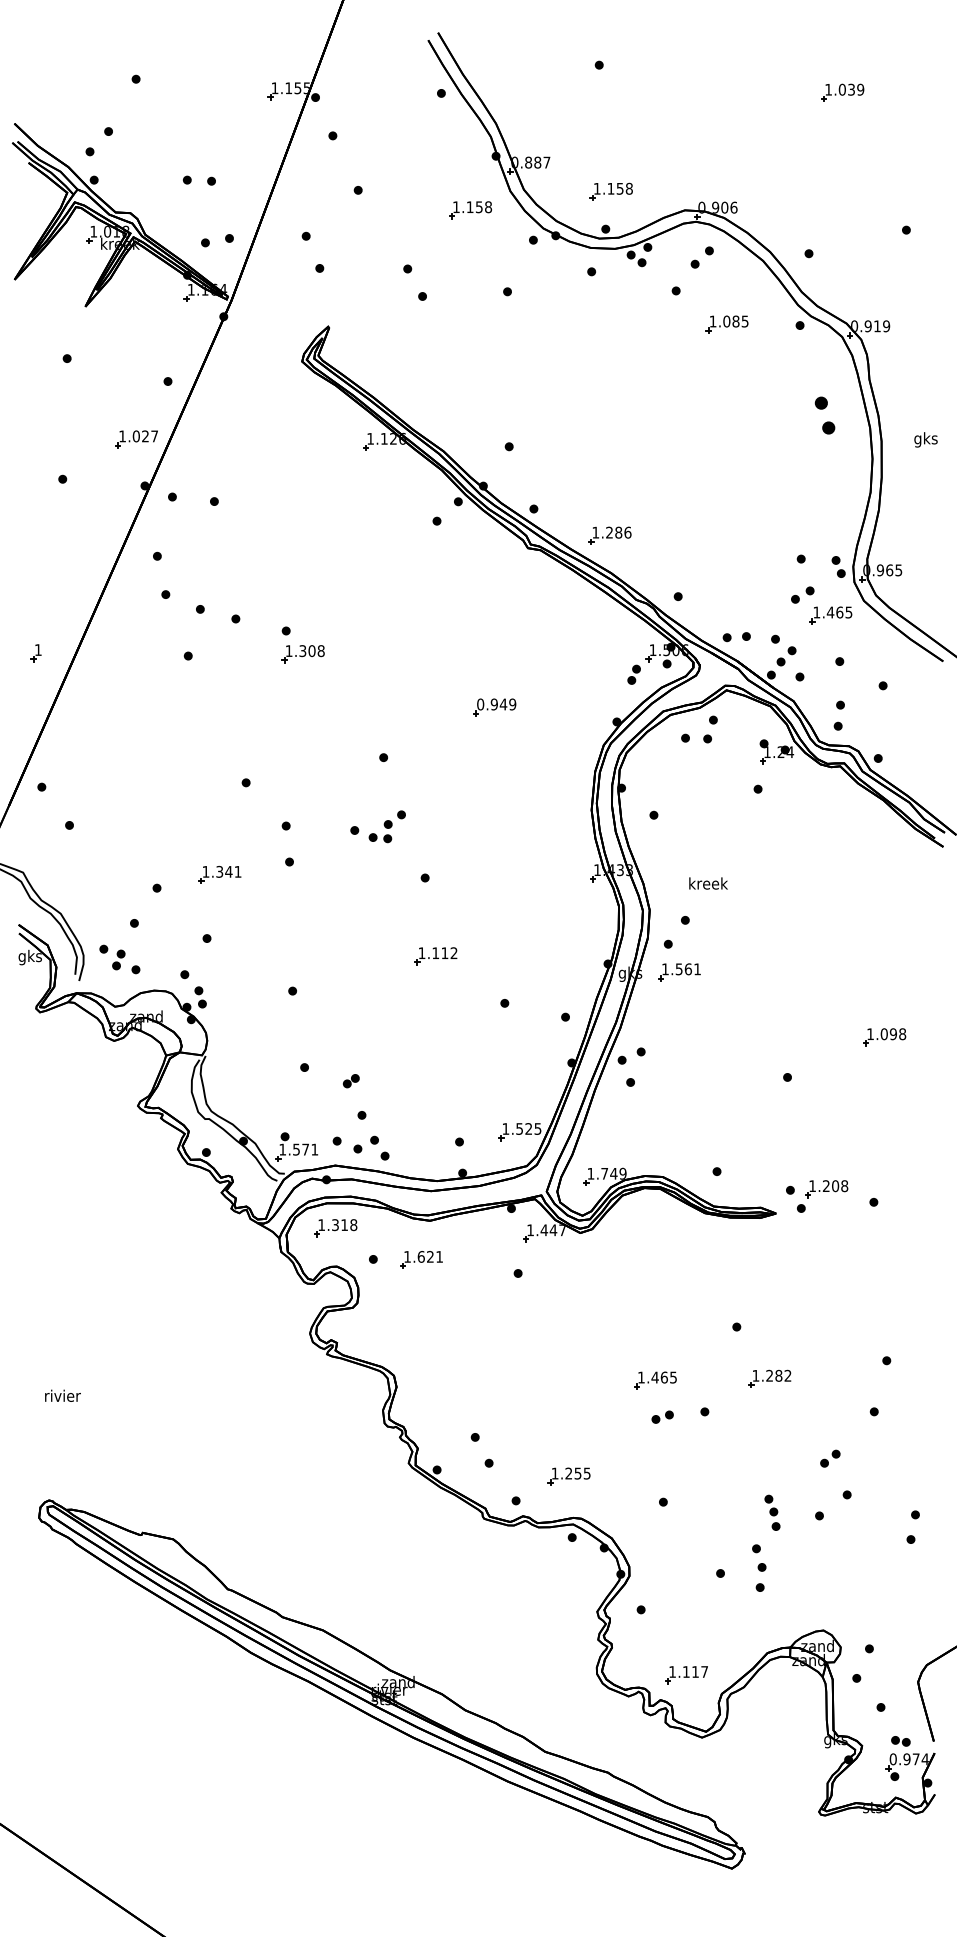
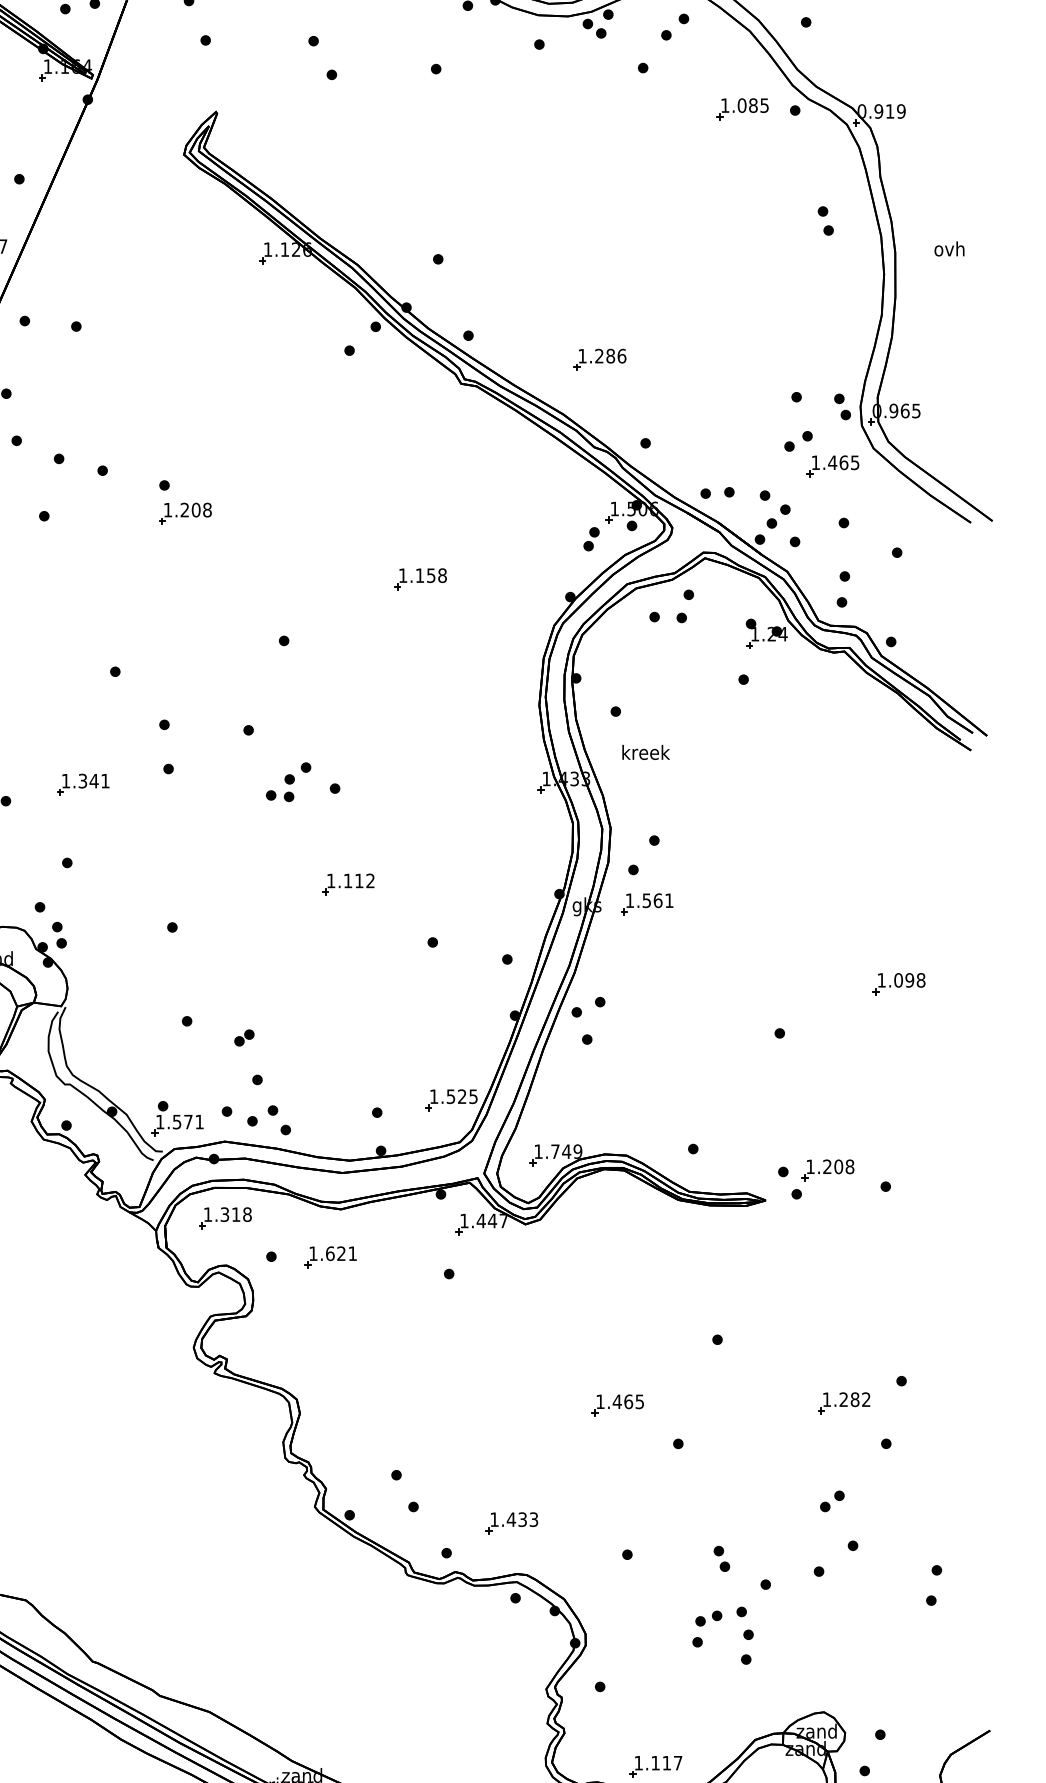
part: (726, 324) -> (741, 109), moved
part: (824, 415) -> (825, 220), size x0.62
text: (925, 439) -> (949, 250), gks -> ovh
part: (609, 535) -> (599, 359), moved
text: (302, 651) -> (184, 510), 1.308 -> 1.208
text: (496, 704) -> (422, 575), 0.949 -> 1.158
part: (386, 826) -> (287, 781), moved
text: (708, 883) -> (645, 752), moved
part: (769, 1378) -> (843, 1402), moved
part: (662, 1416) -> (708, 1617), moved
text: (577, 1473) -> (522, 1519), 1.255 -> 1.433
part: (771, 1505) -> (722, 1558), moved

